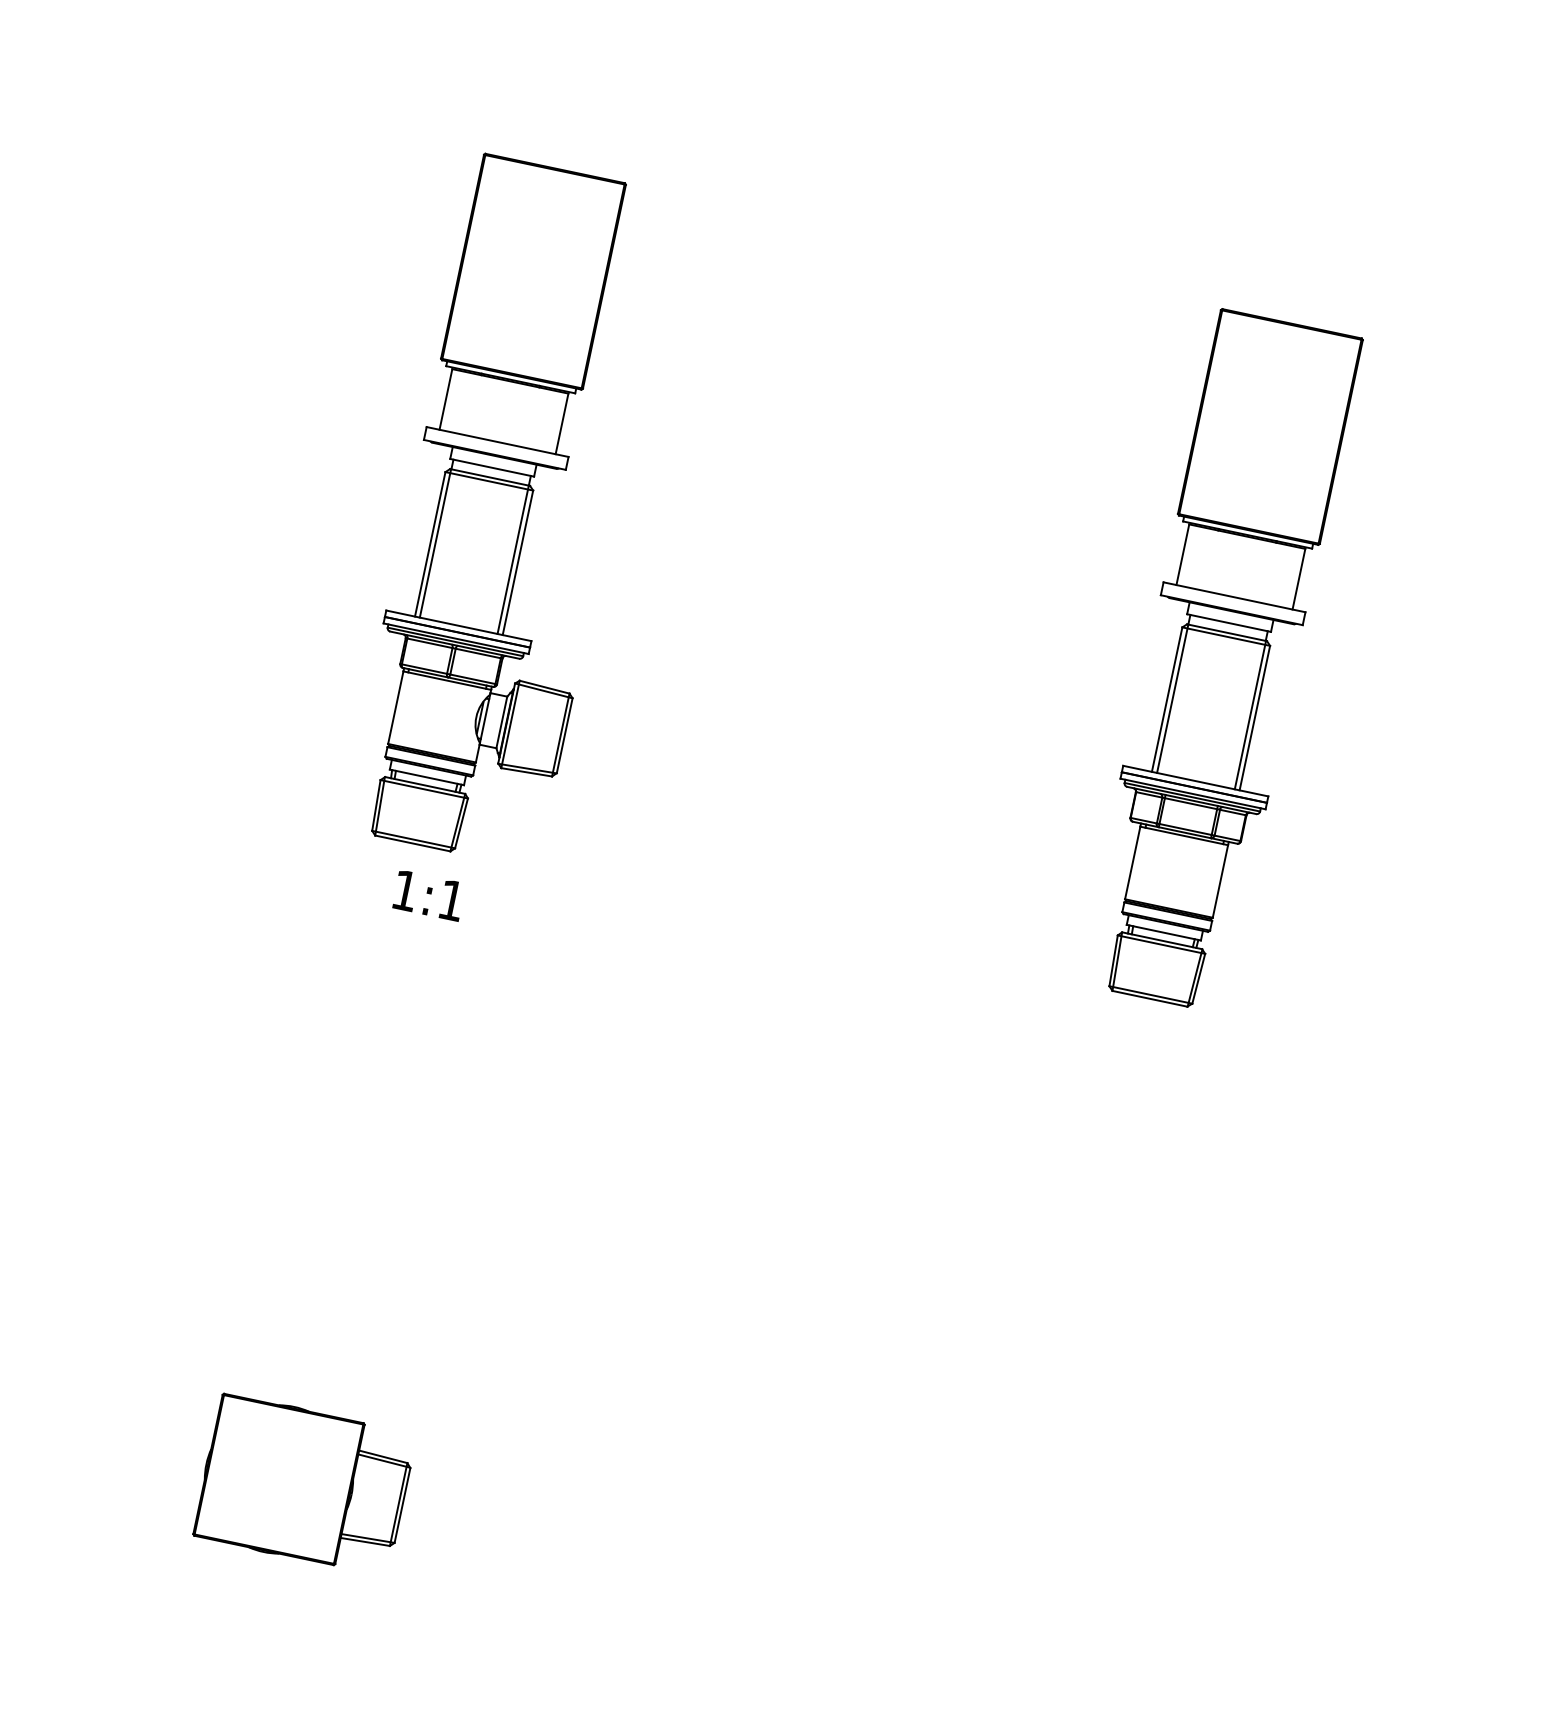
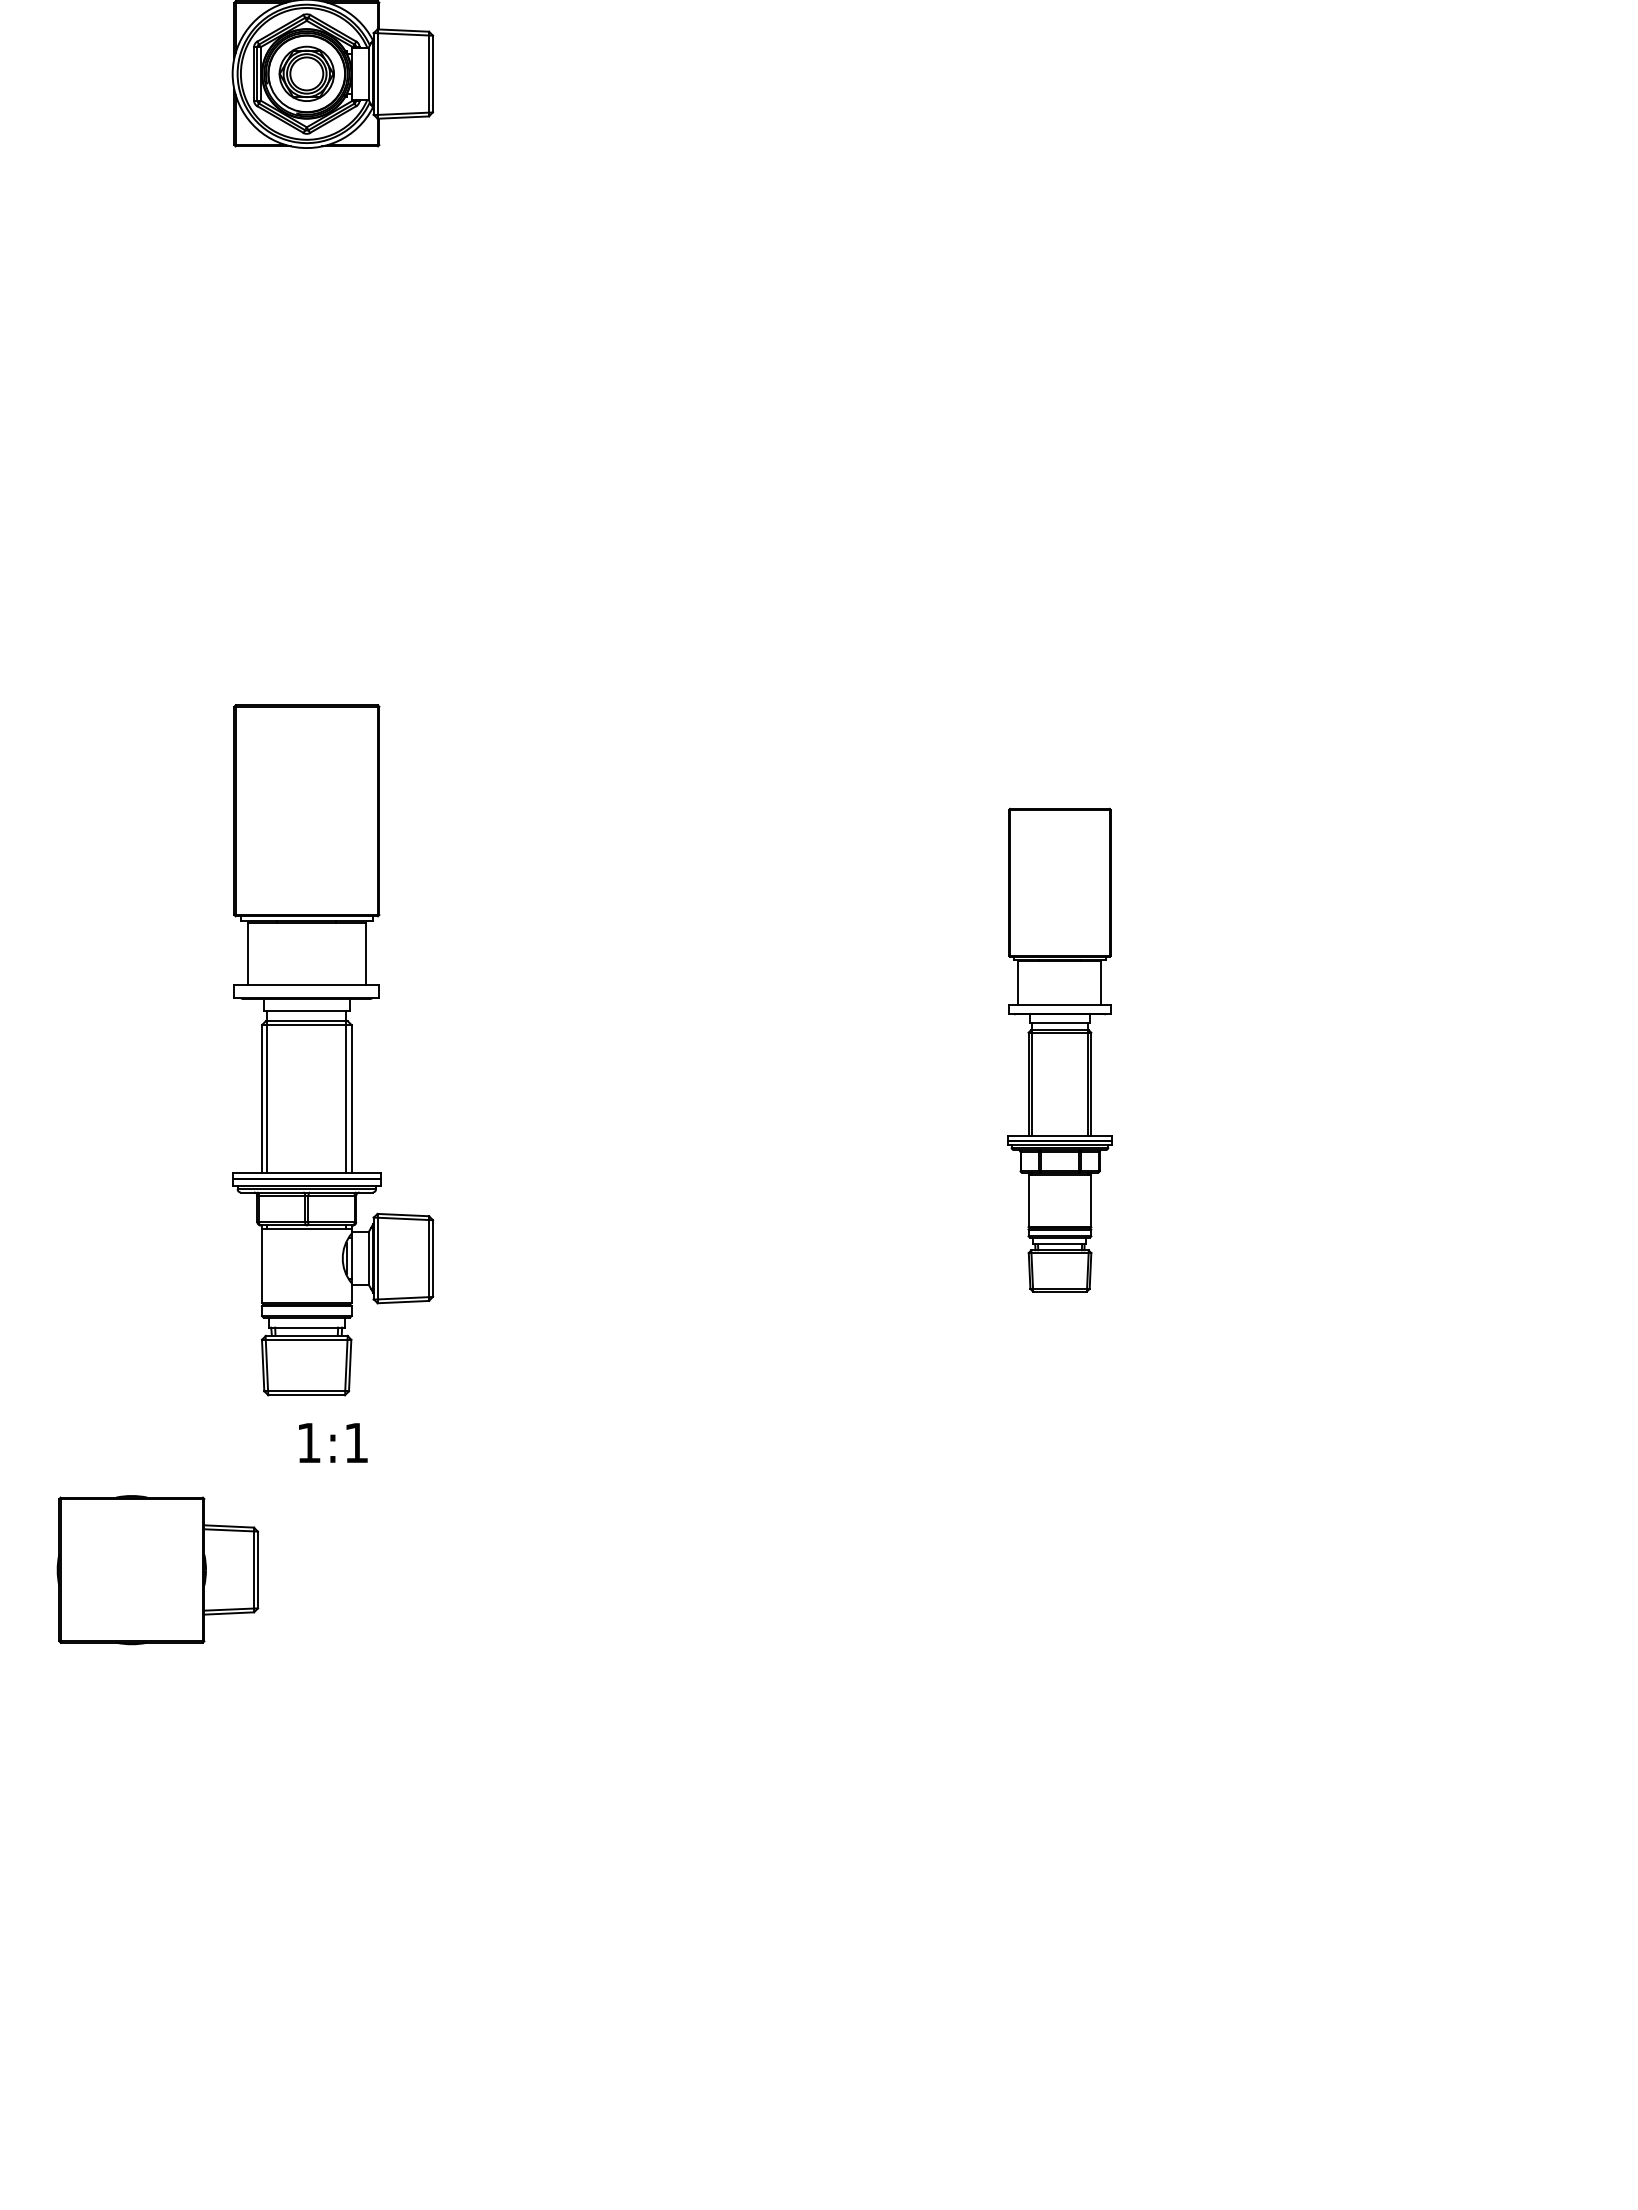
part: (1220, 661) -> (1059, 1050), size x0.7
part: (304, 1485) -> (157, 1570), moved

